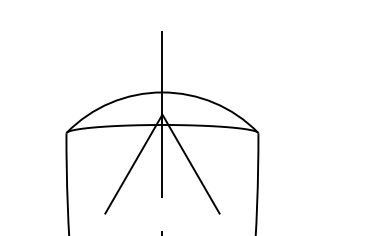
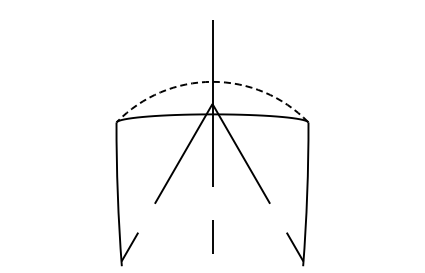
arc: (162, 92) -> (212, 81), solid -> dashed

